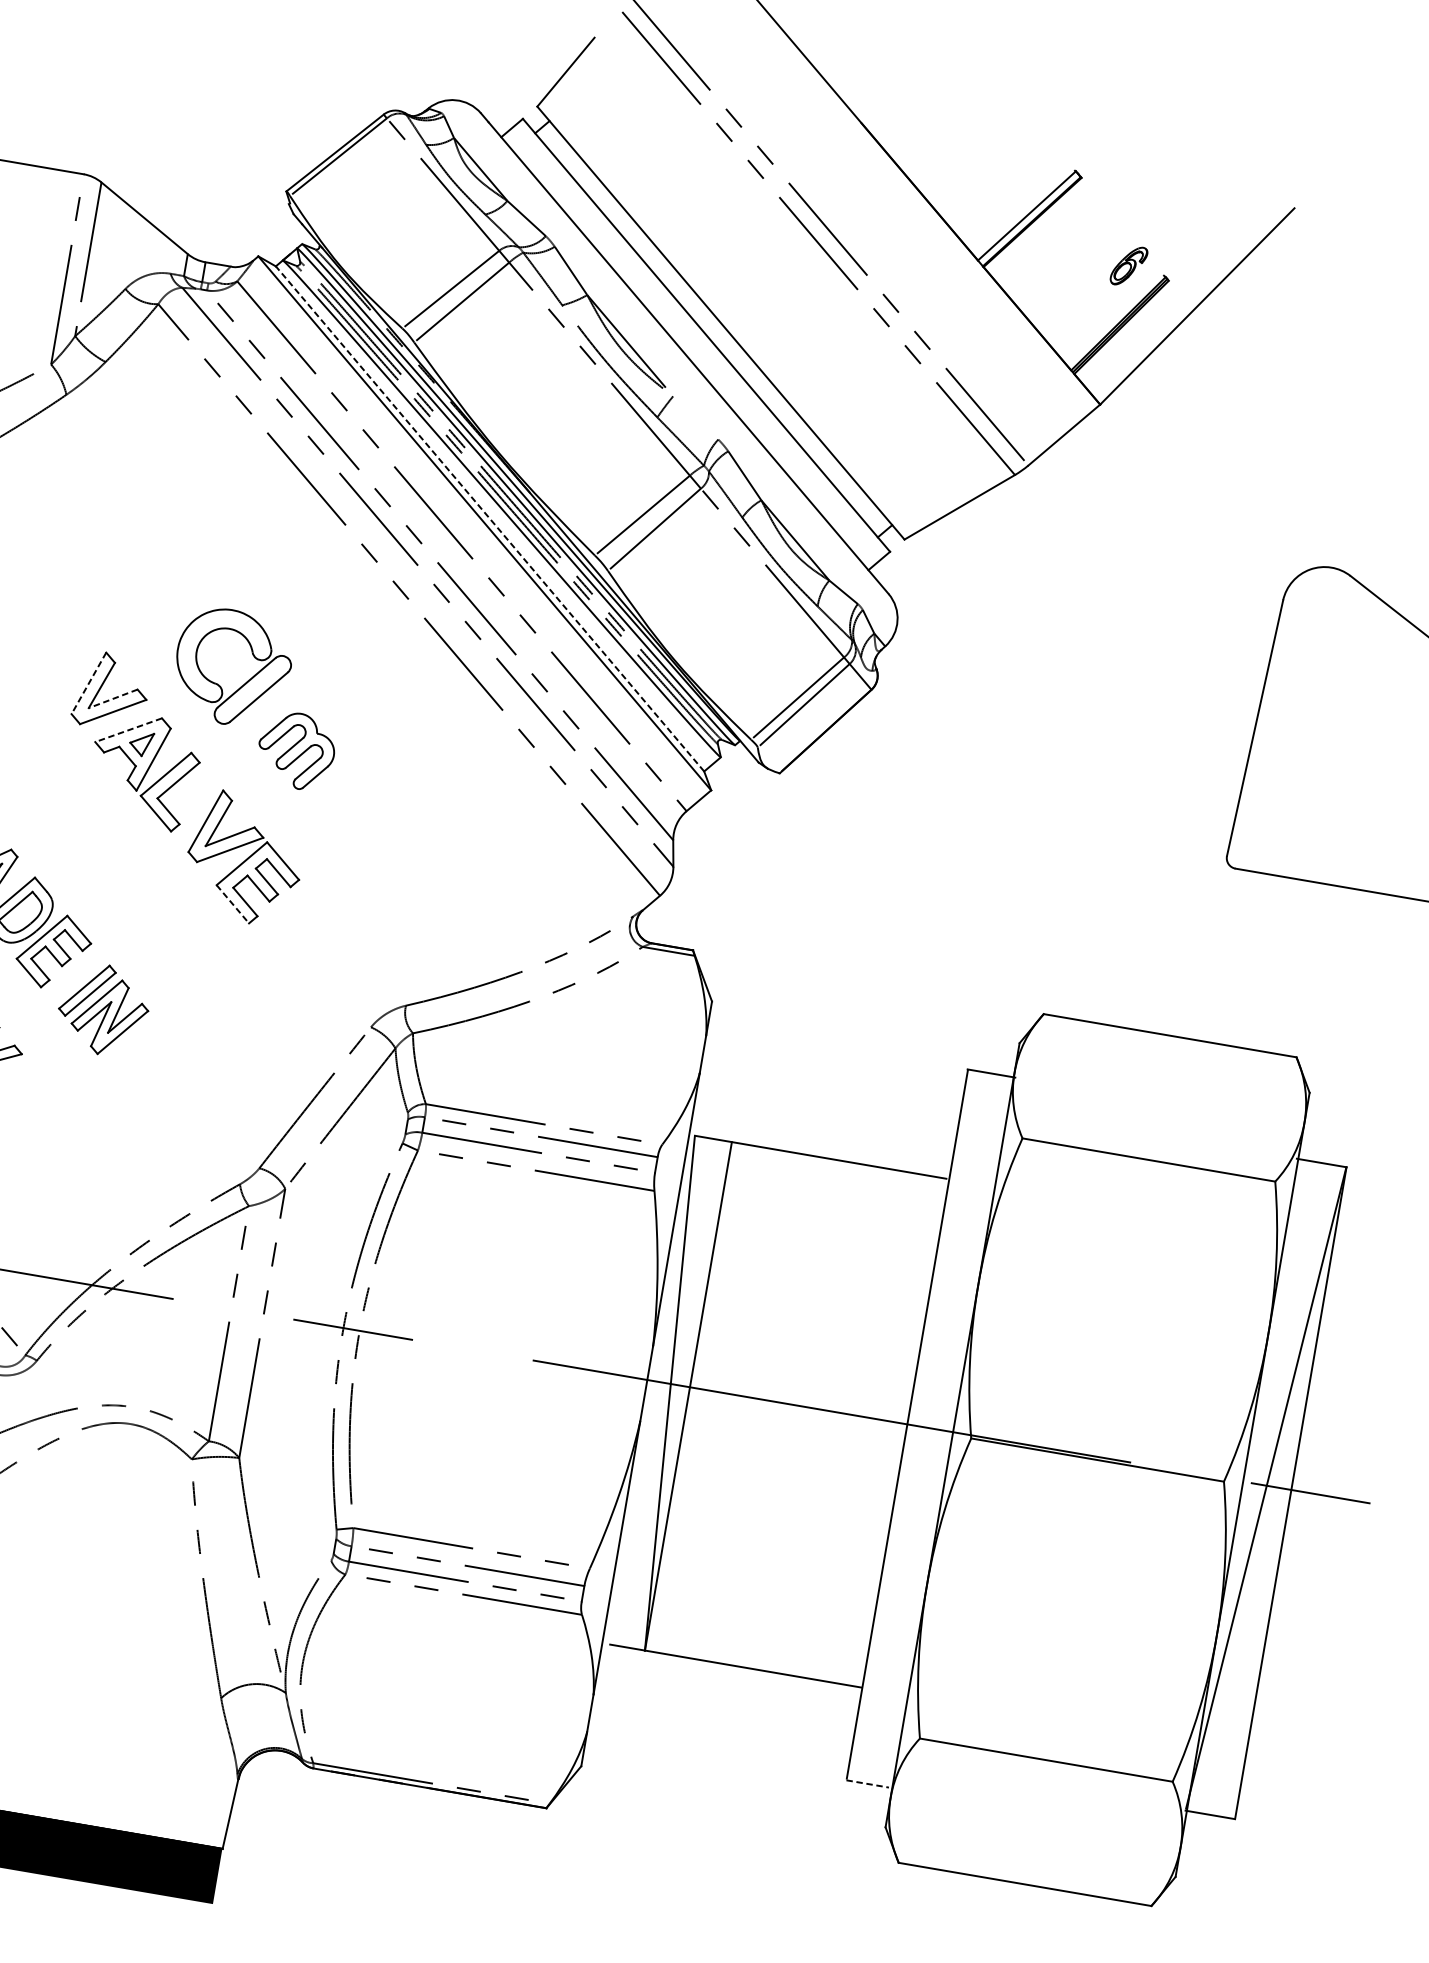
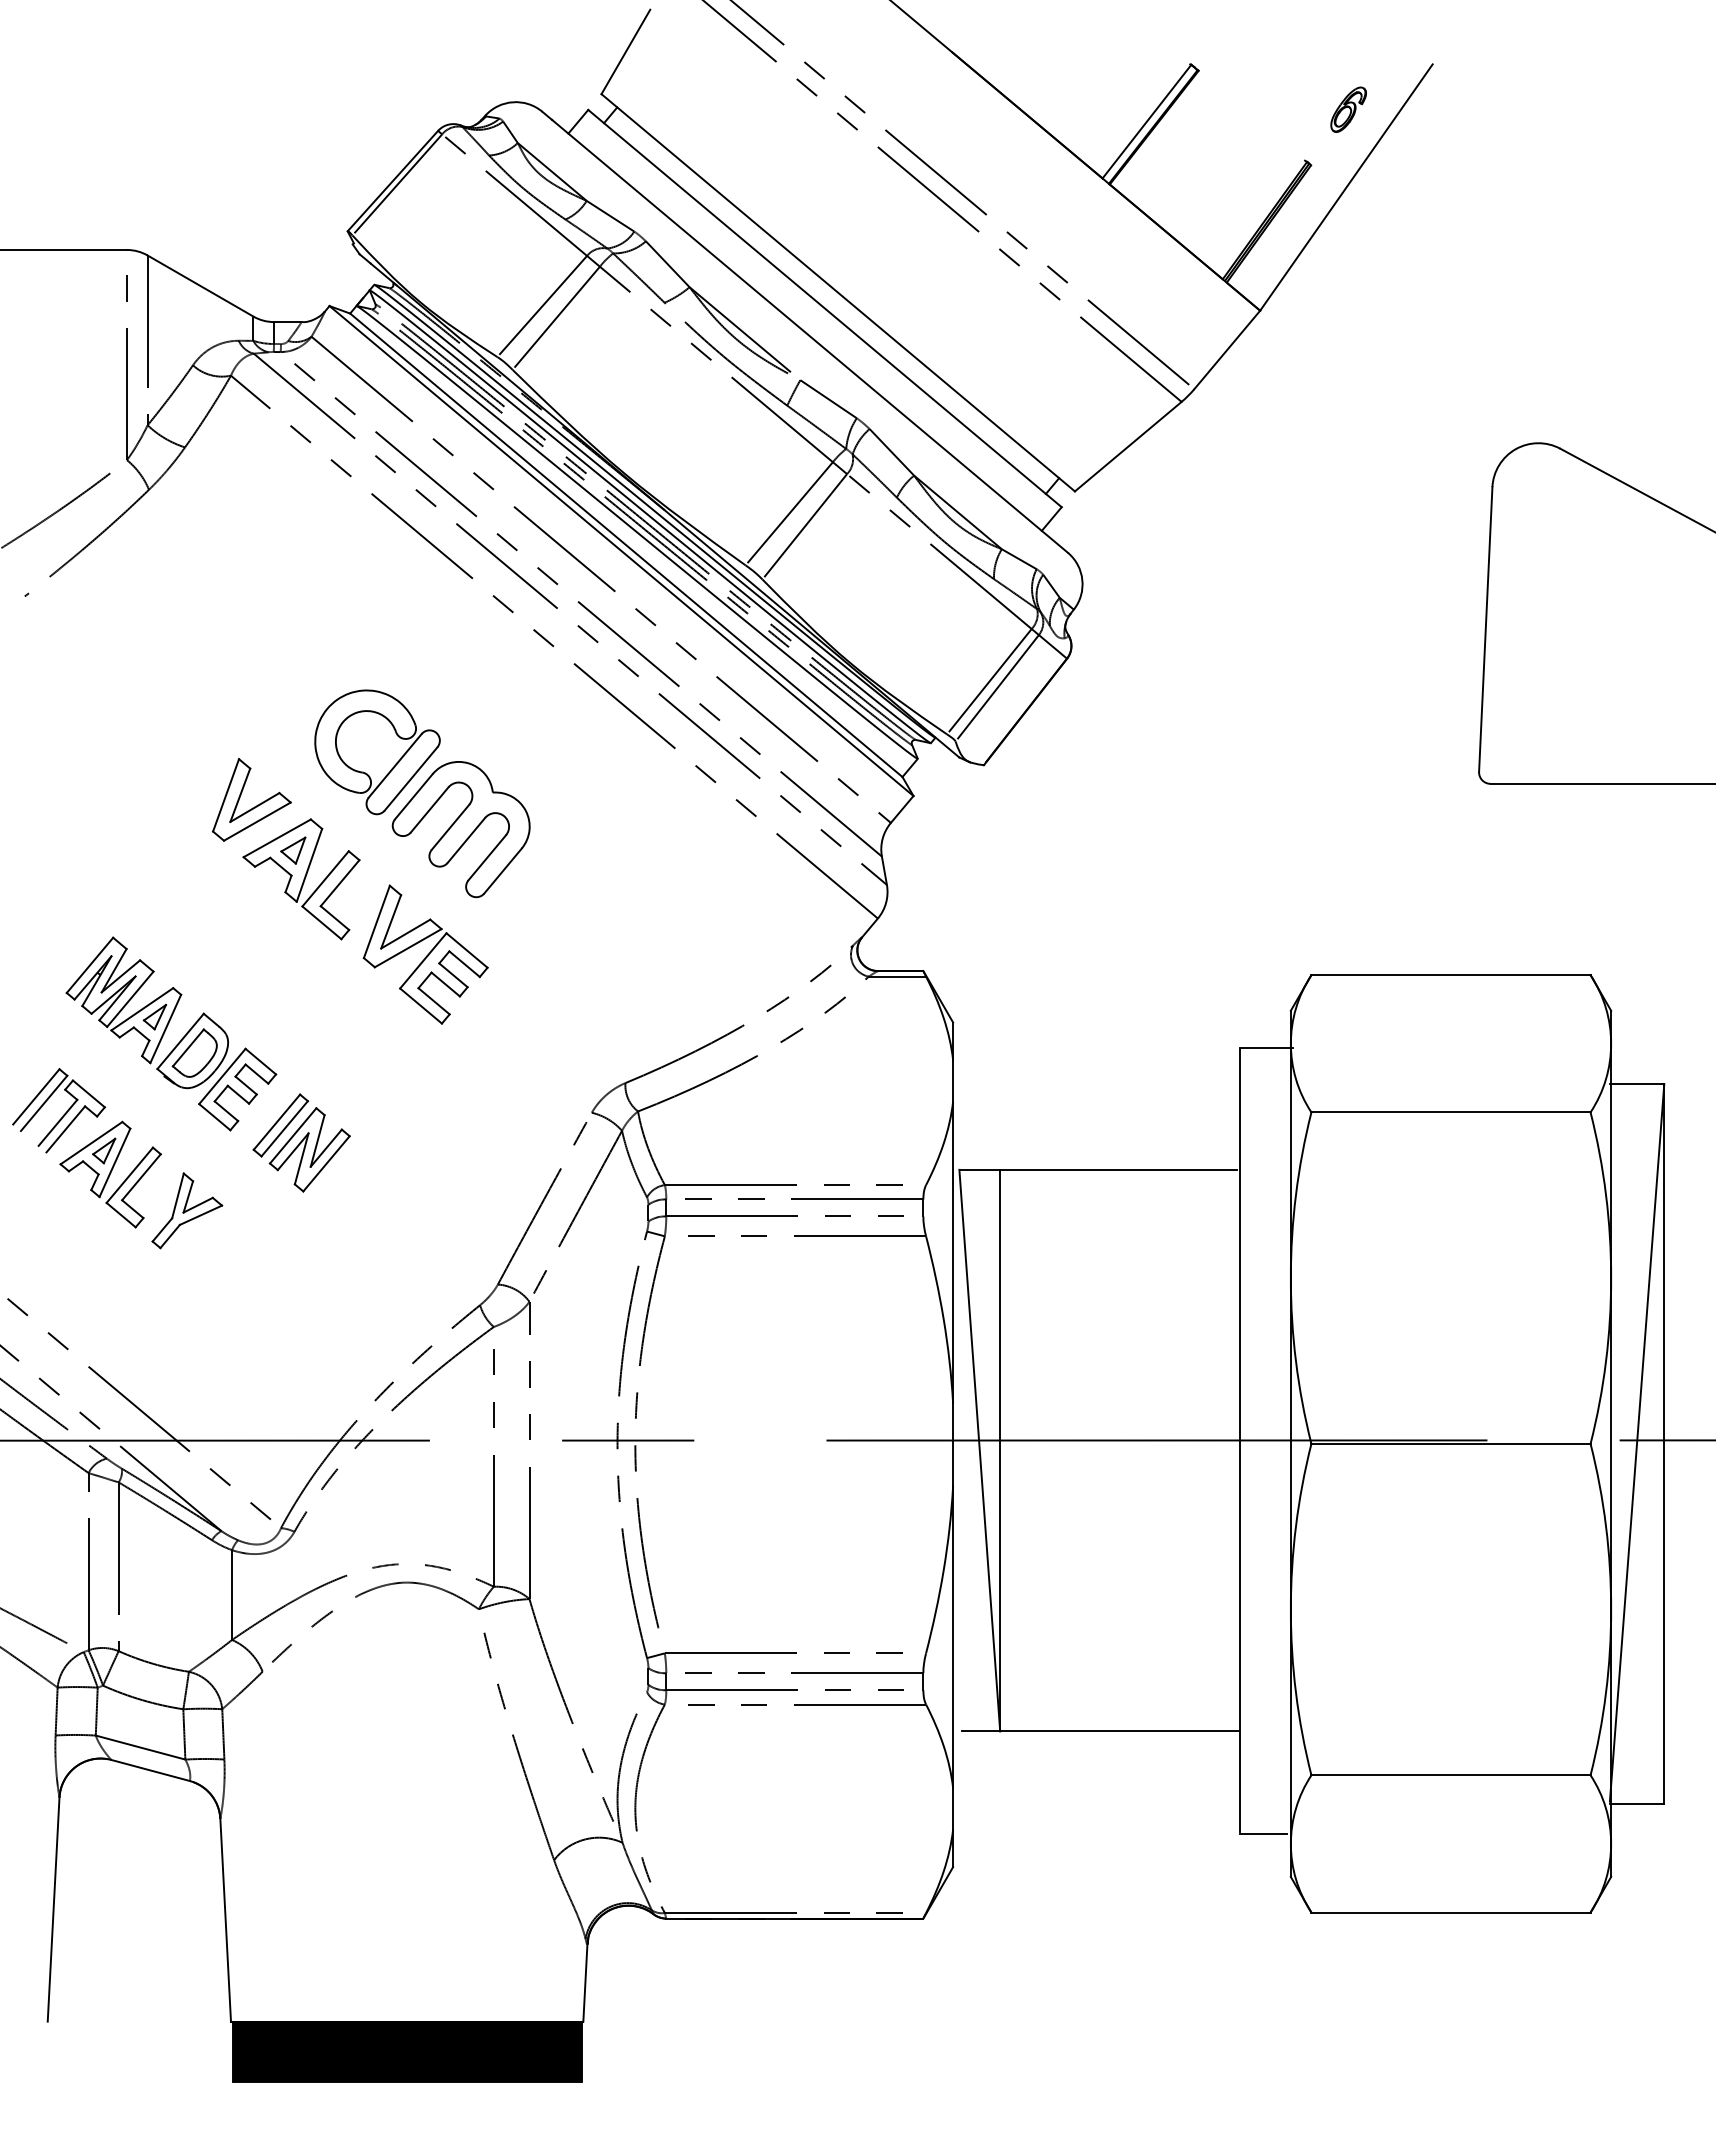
part: (1128, 265) -> (1348, 109), moved
line: (695, 418) -> (828, 399), added
line: (490, 519) -> (626, 545), dashed -> solid
line: (88, 683) -> (225, 795), dashed -> solid
line: (112, 698) -> (254, 807), dashed -> solid
line: (128, 730) -> (277, 838), dashed -> solid
part: (295, 750) -> (460, 829), size x1.67
line: (233, 904) -> (421, 1006), dashed -> solid
line: (868, 1783) -> (1264, 1833), dashed -> solid

